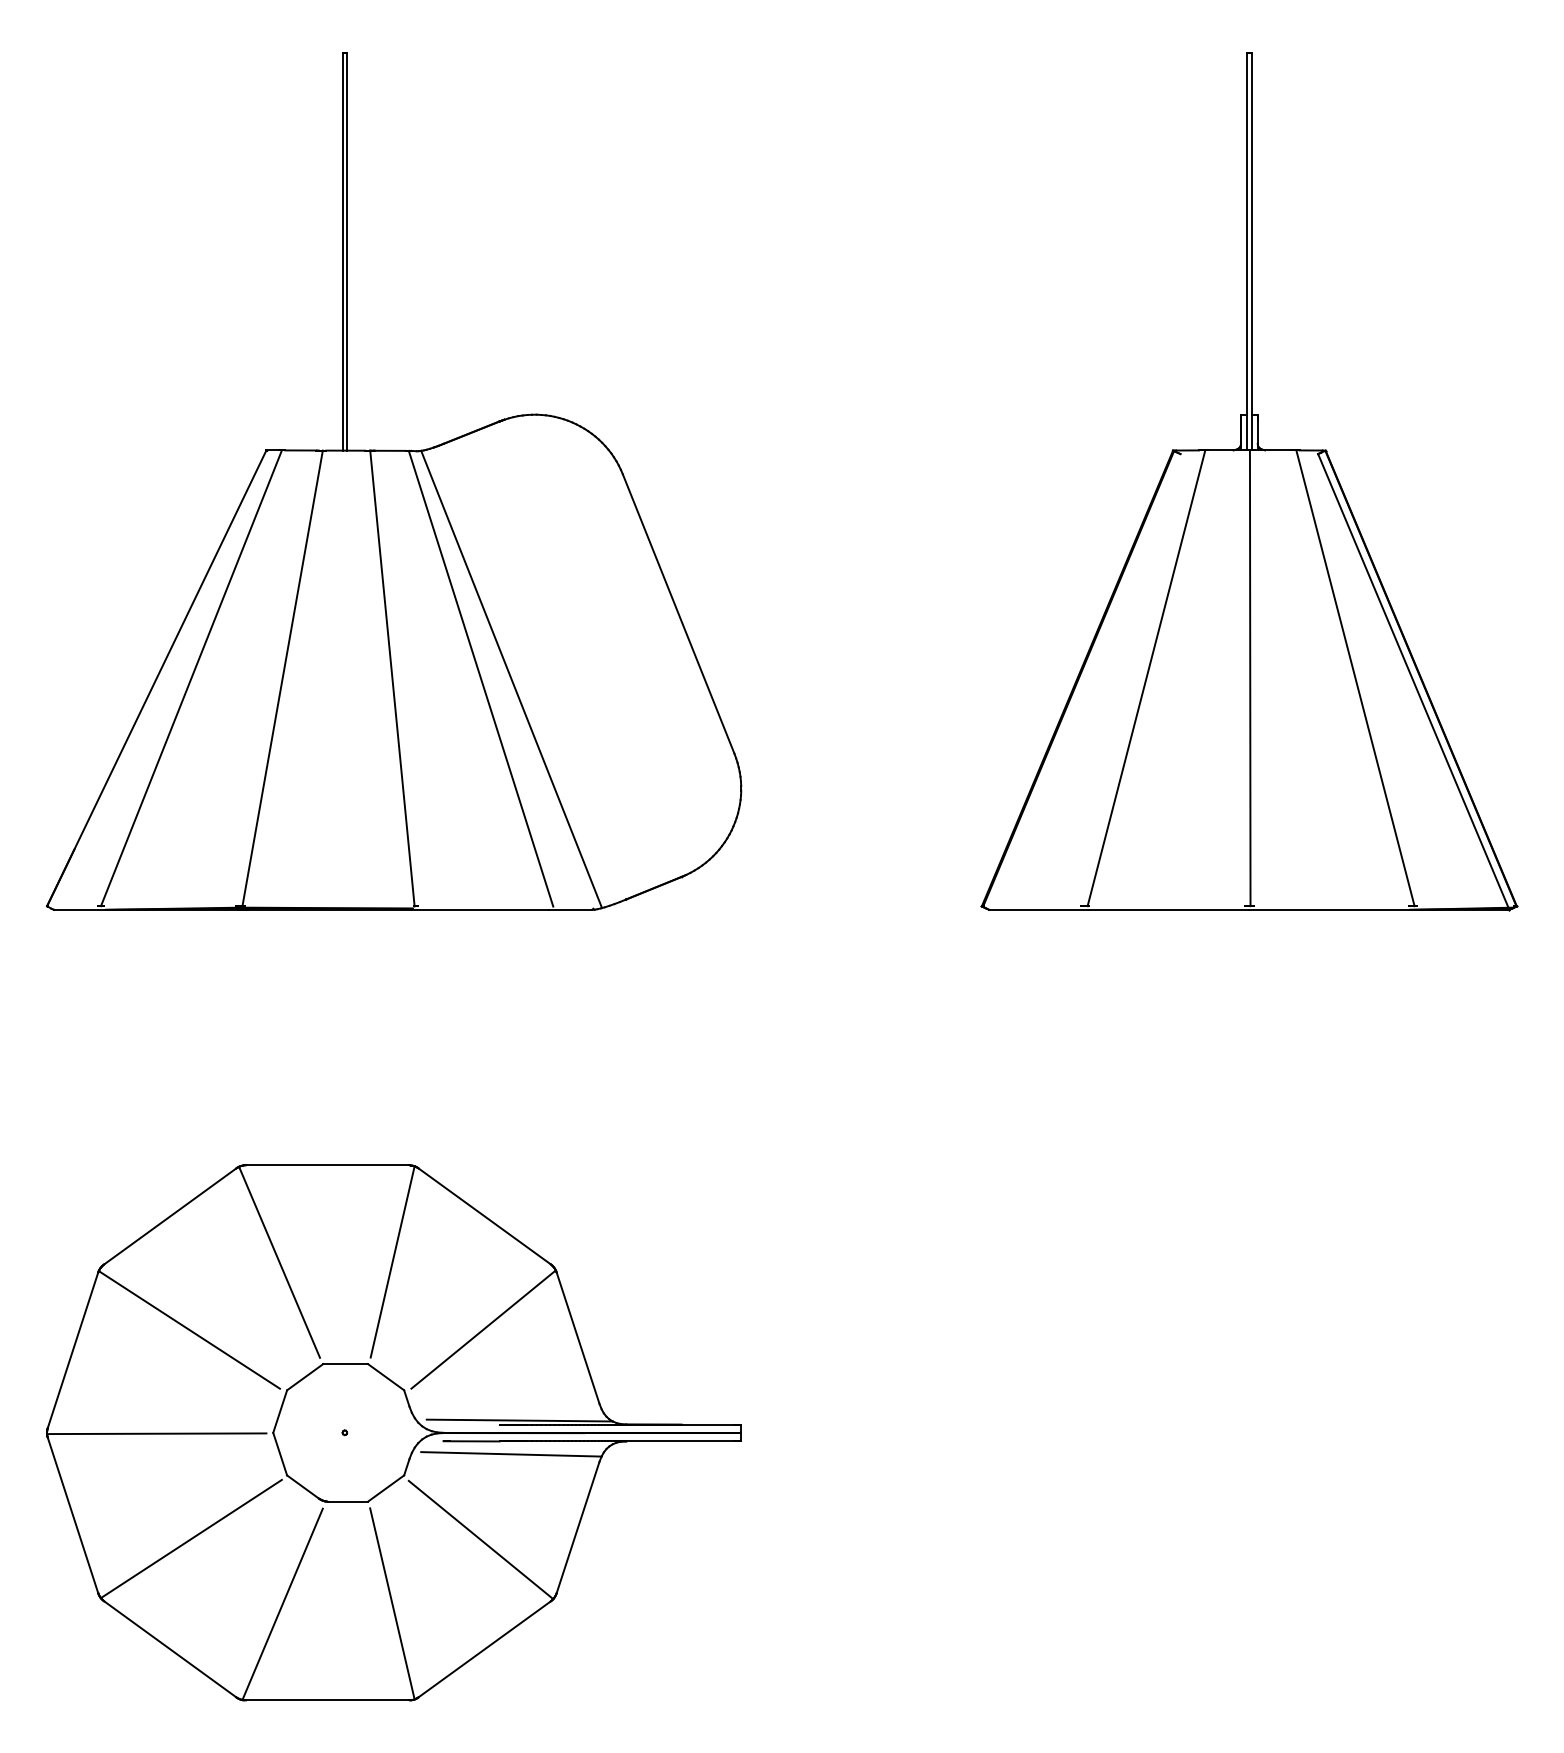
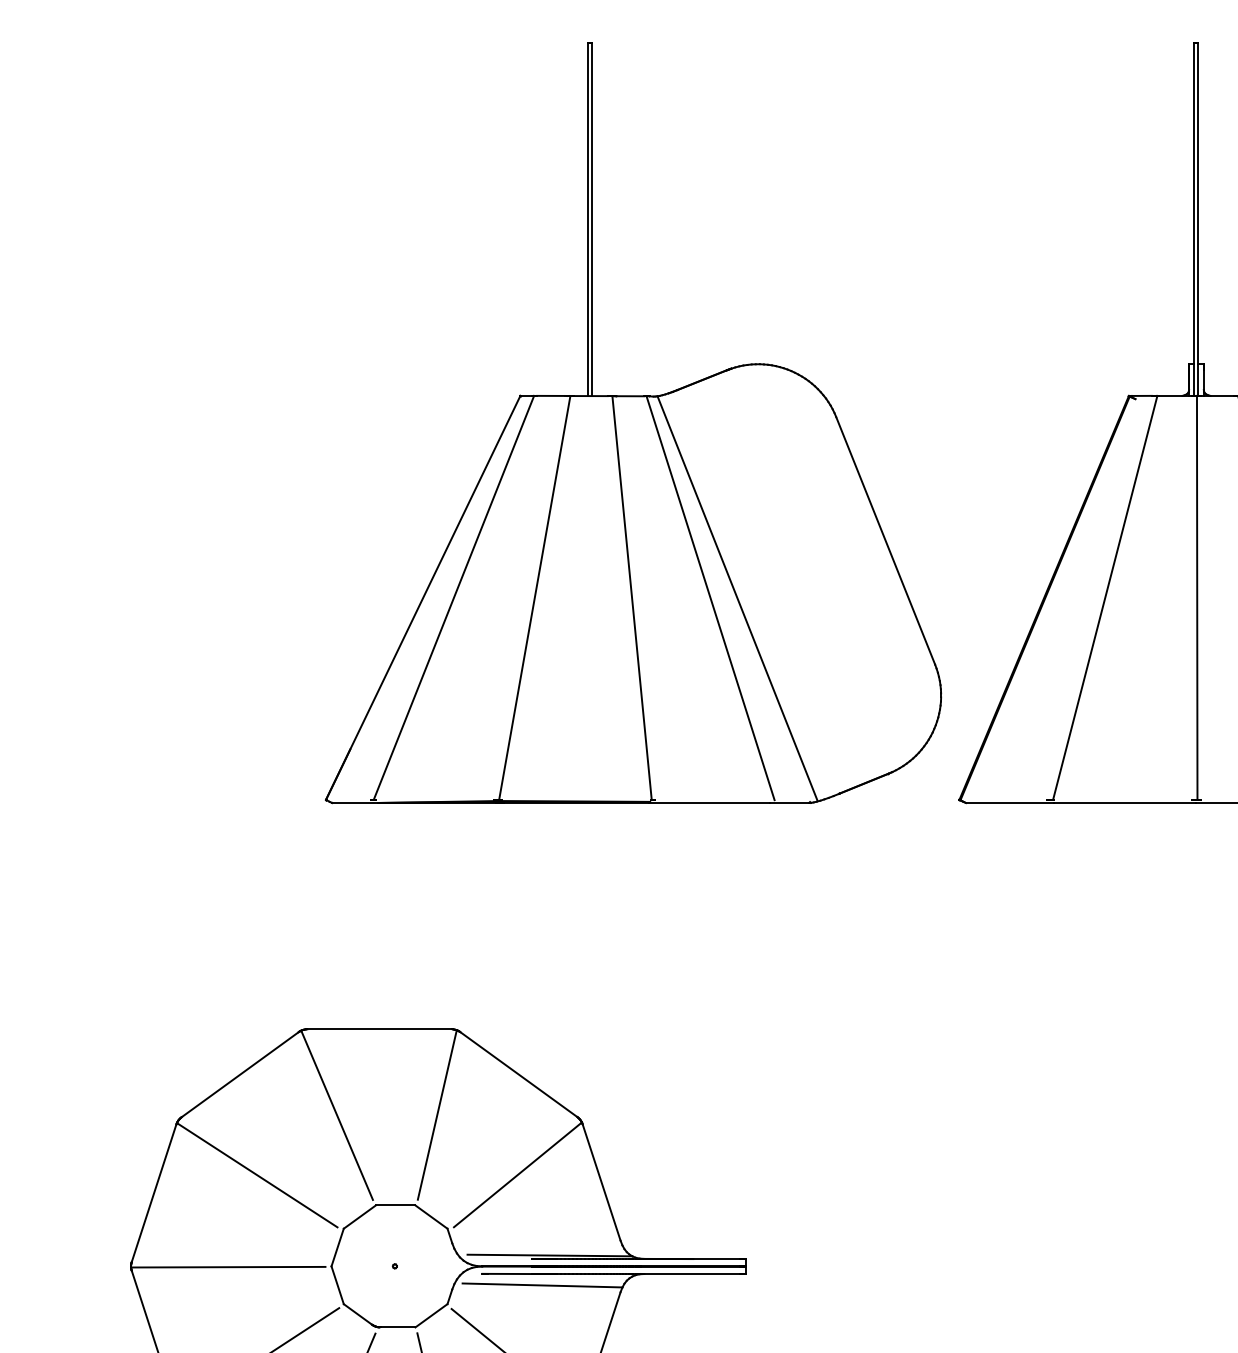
part: (394, 481) -> (633, 423), moved

